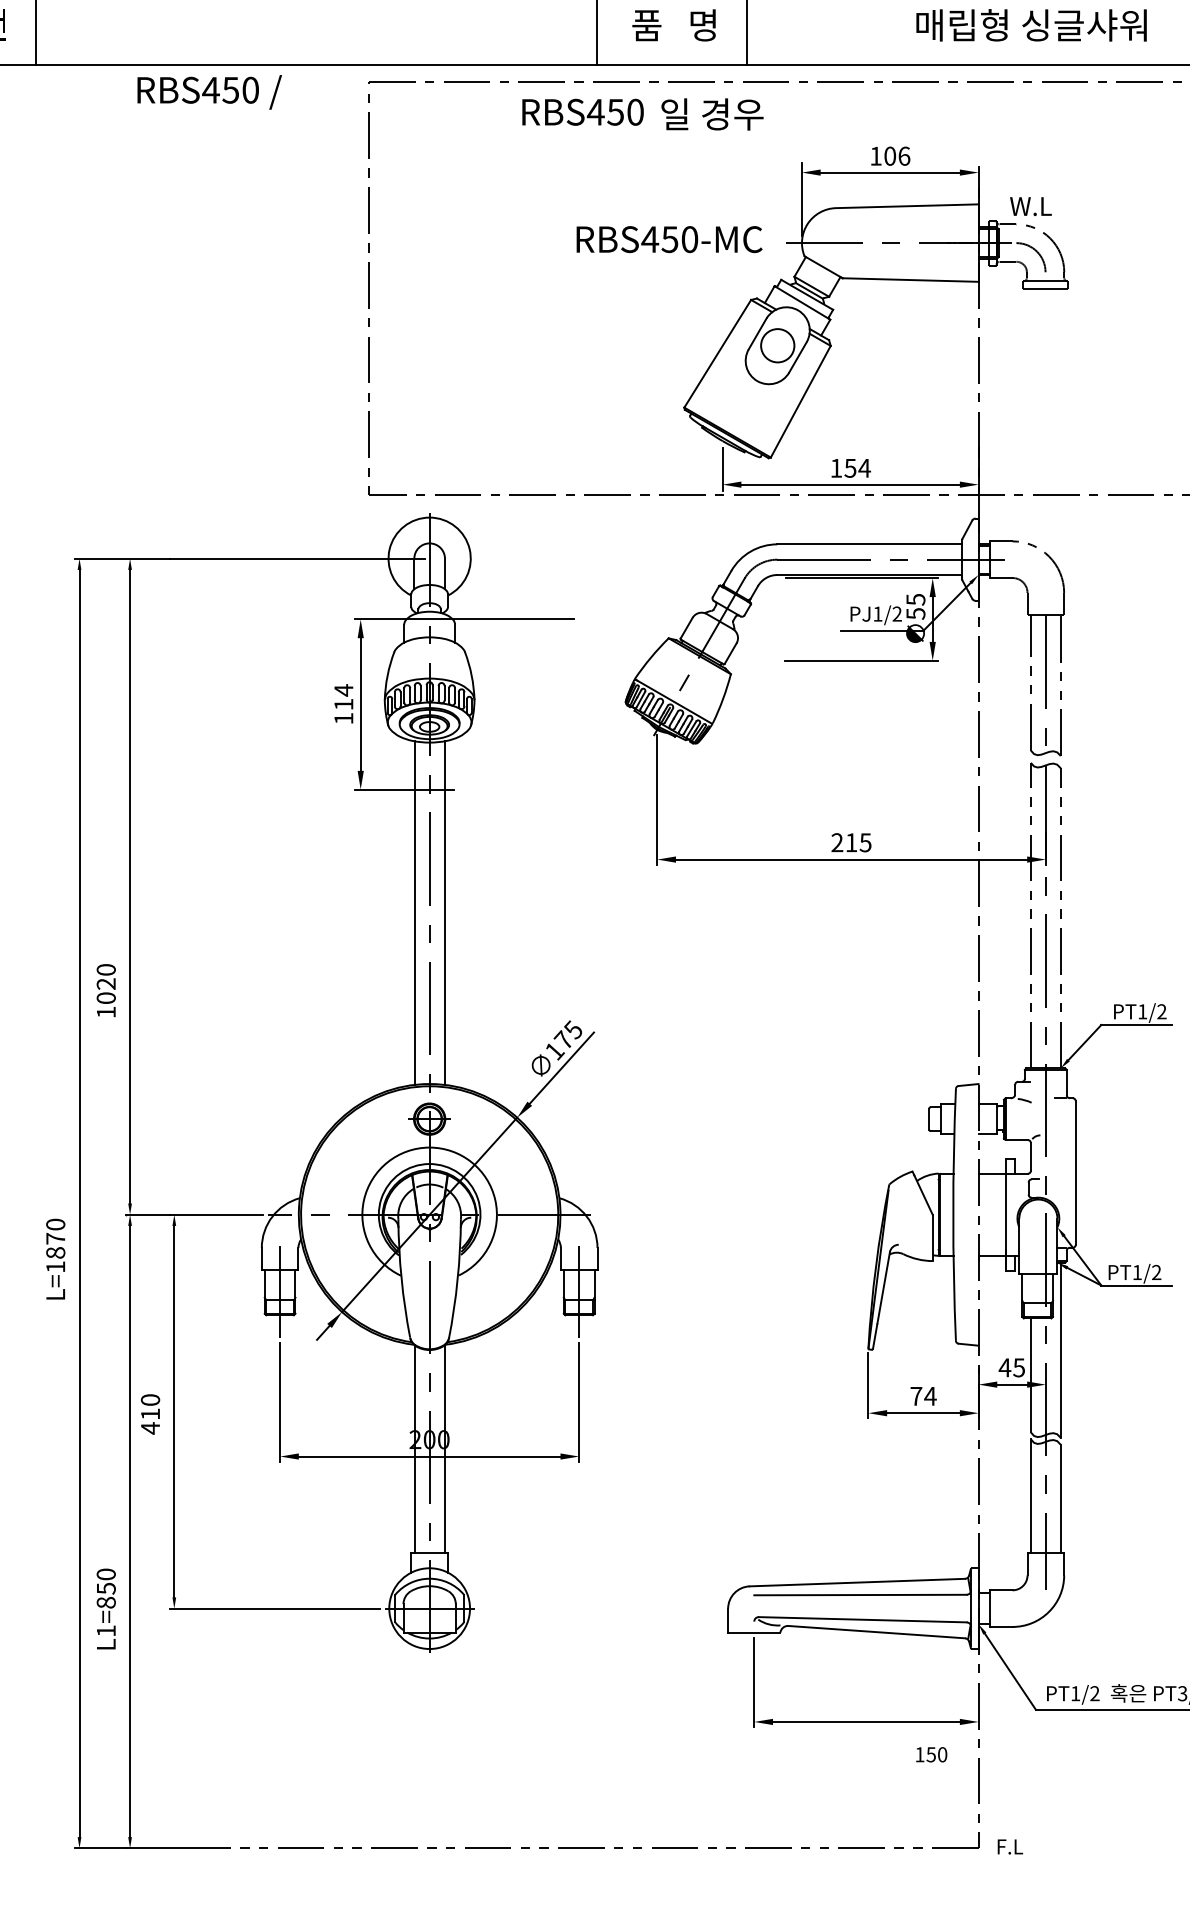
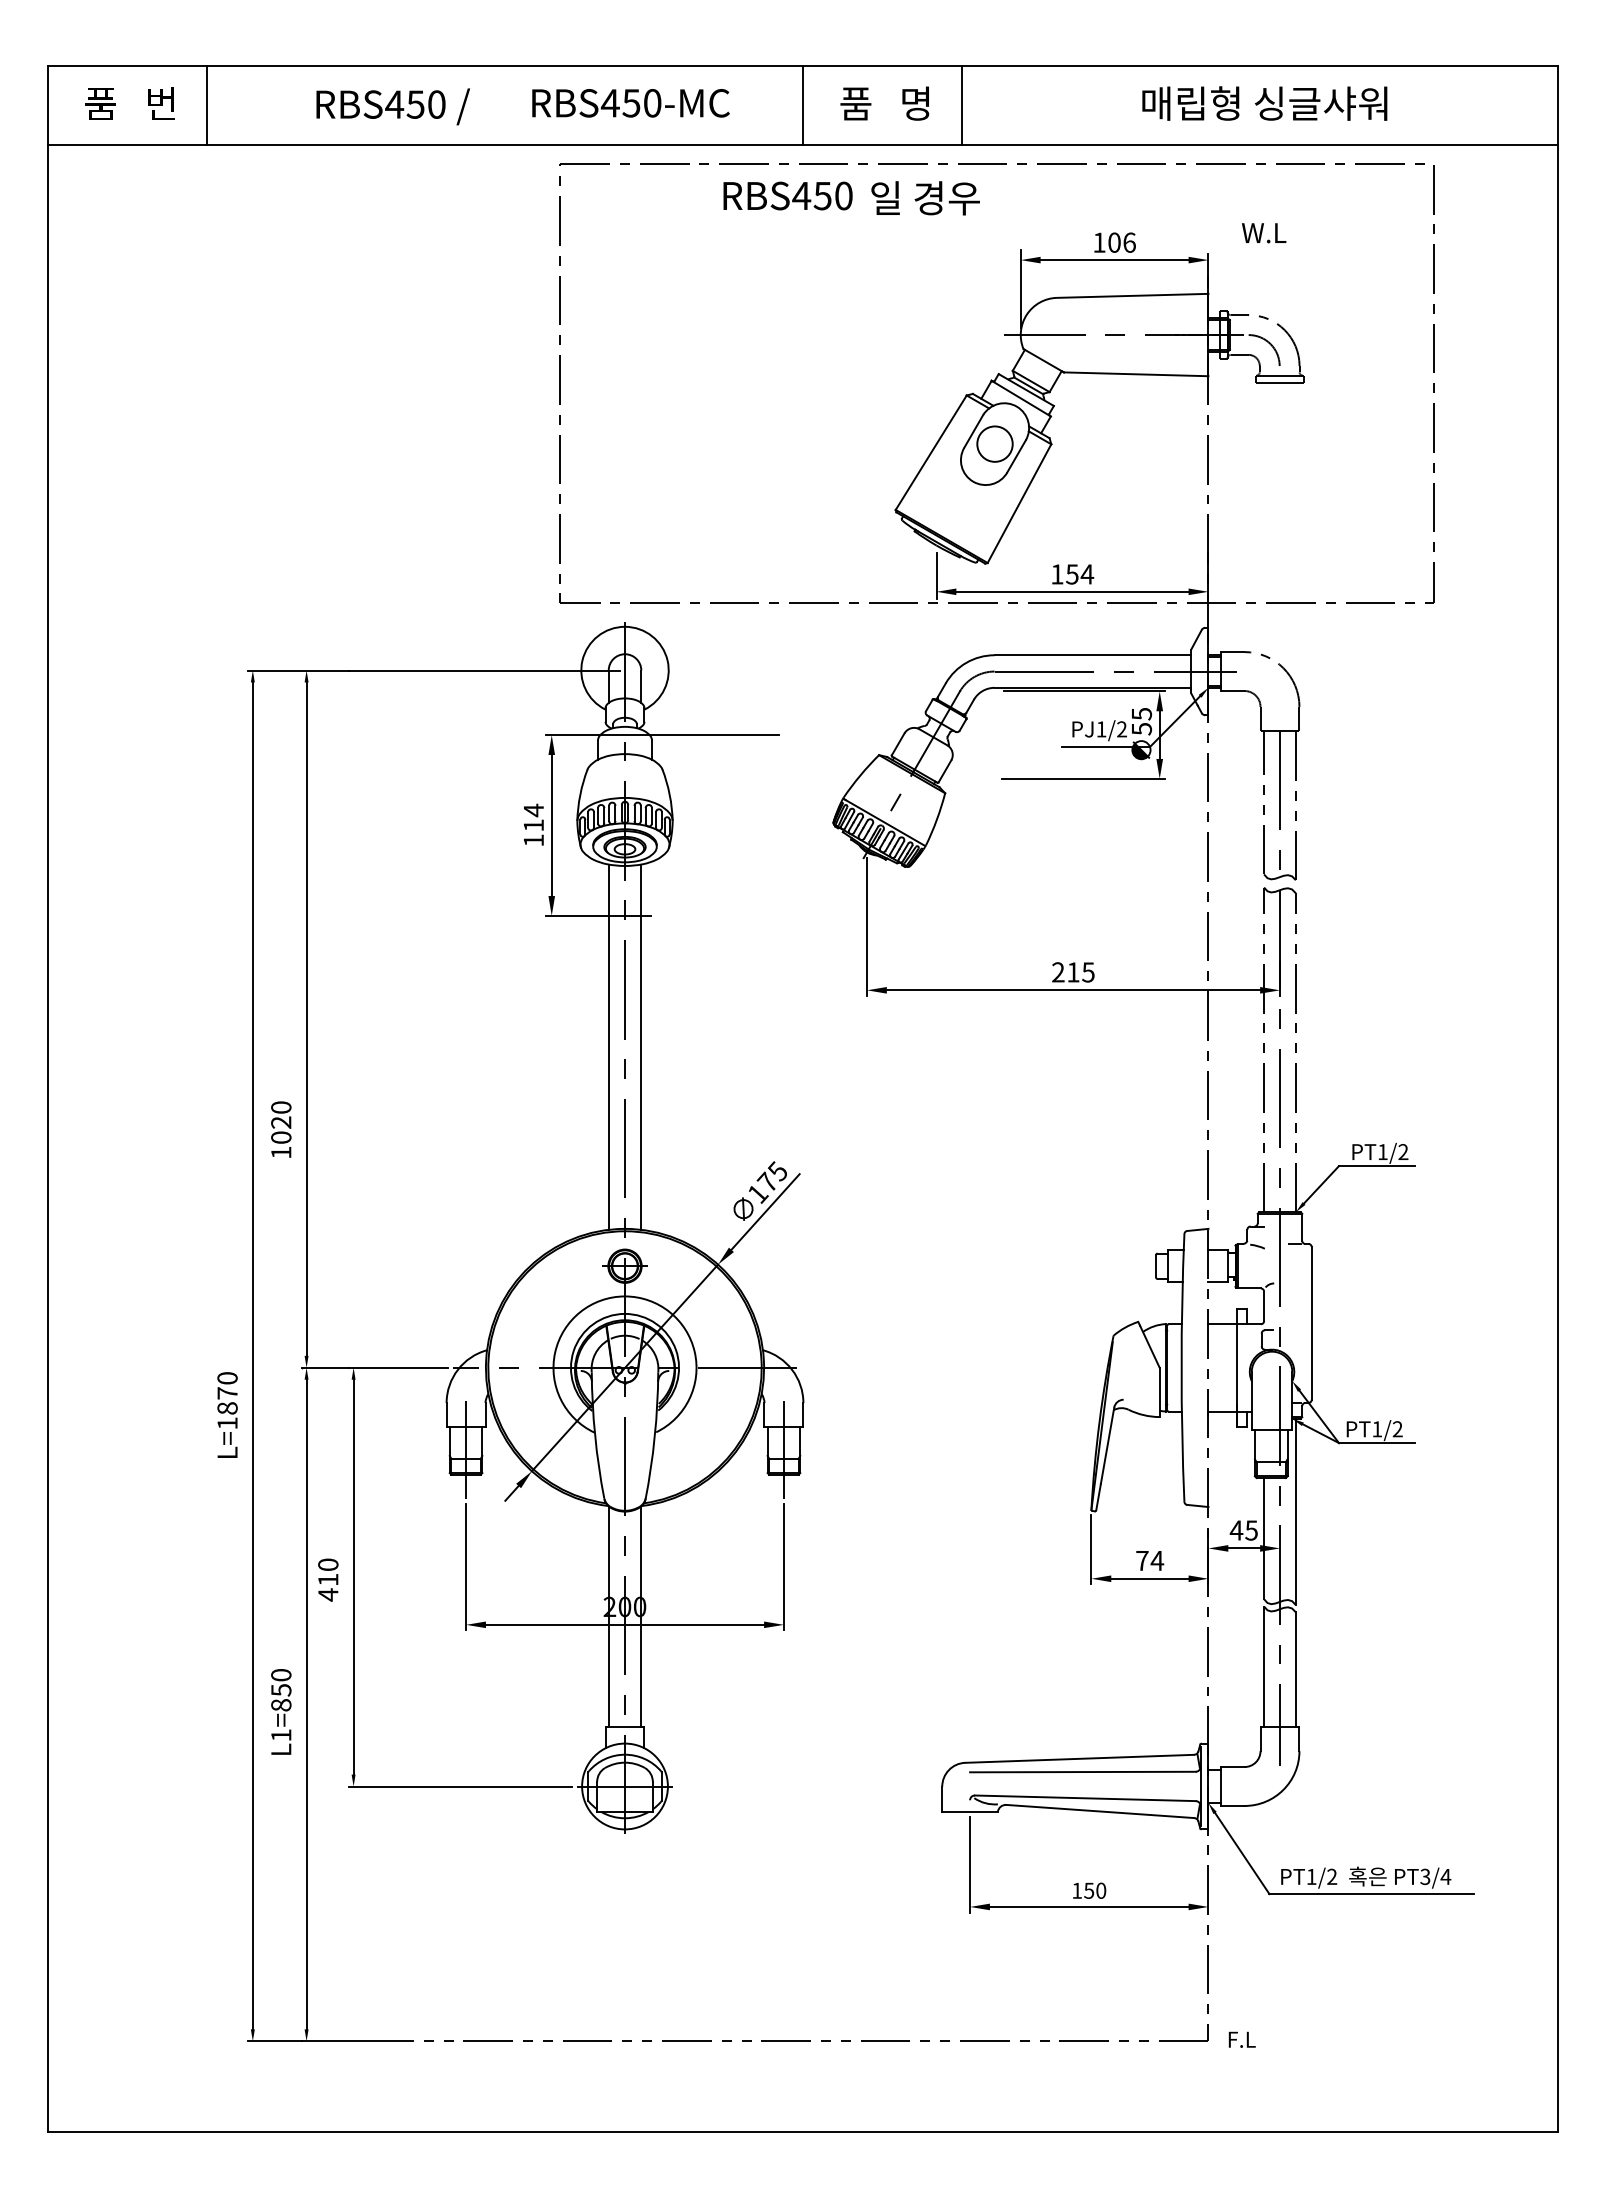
text: (209, 92) -> (392, 106), moved
text: (1031, 206) -> (1264, 233), moved
text: (669, 239) -> (630, 103), moved
text: (106, 1608) -> (281, 1711), moved
text: (931, 1754) -> (1089, 1890), moved

